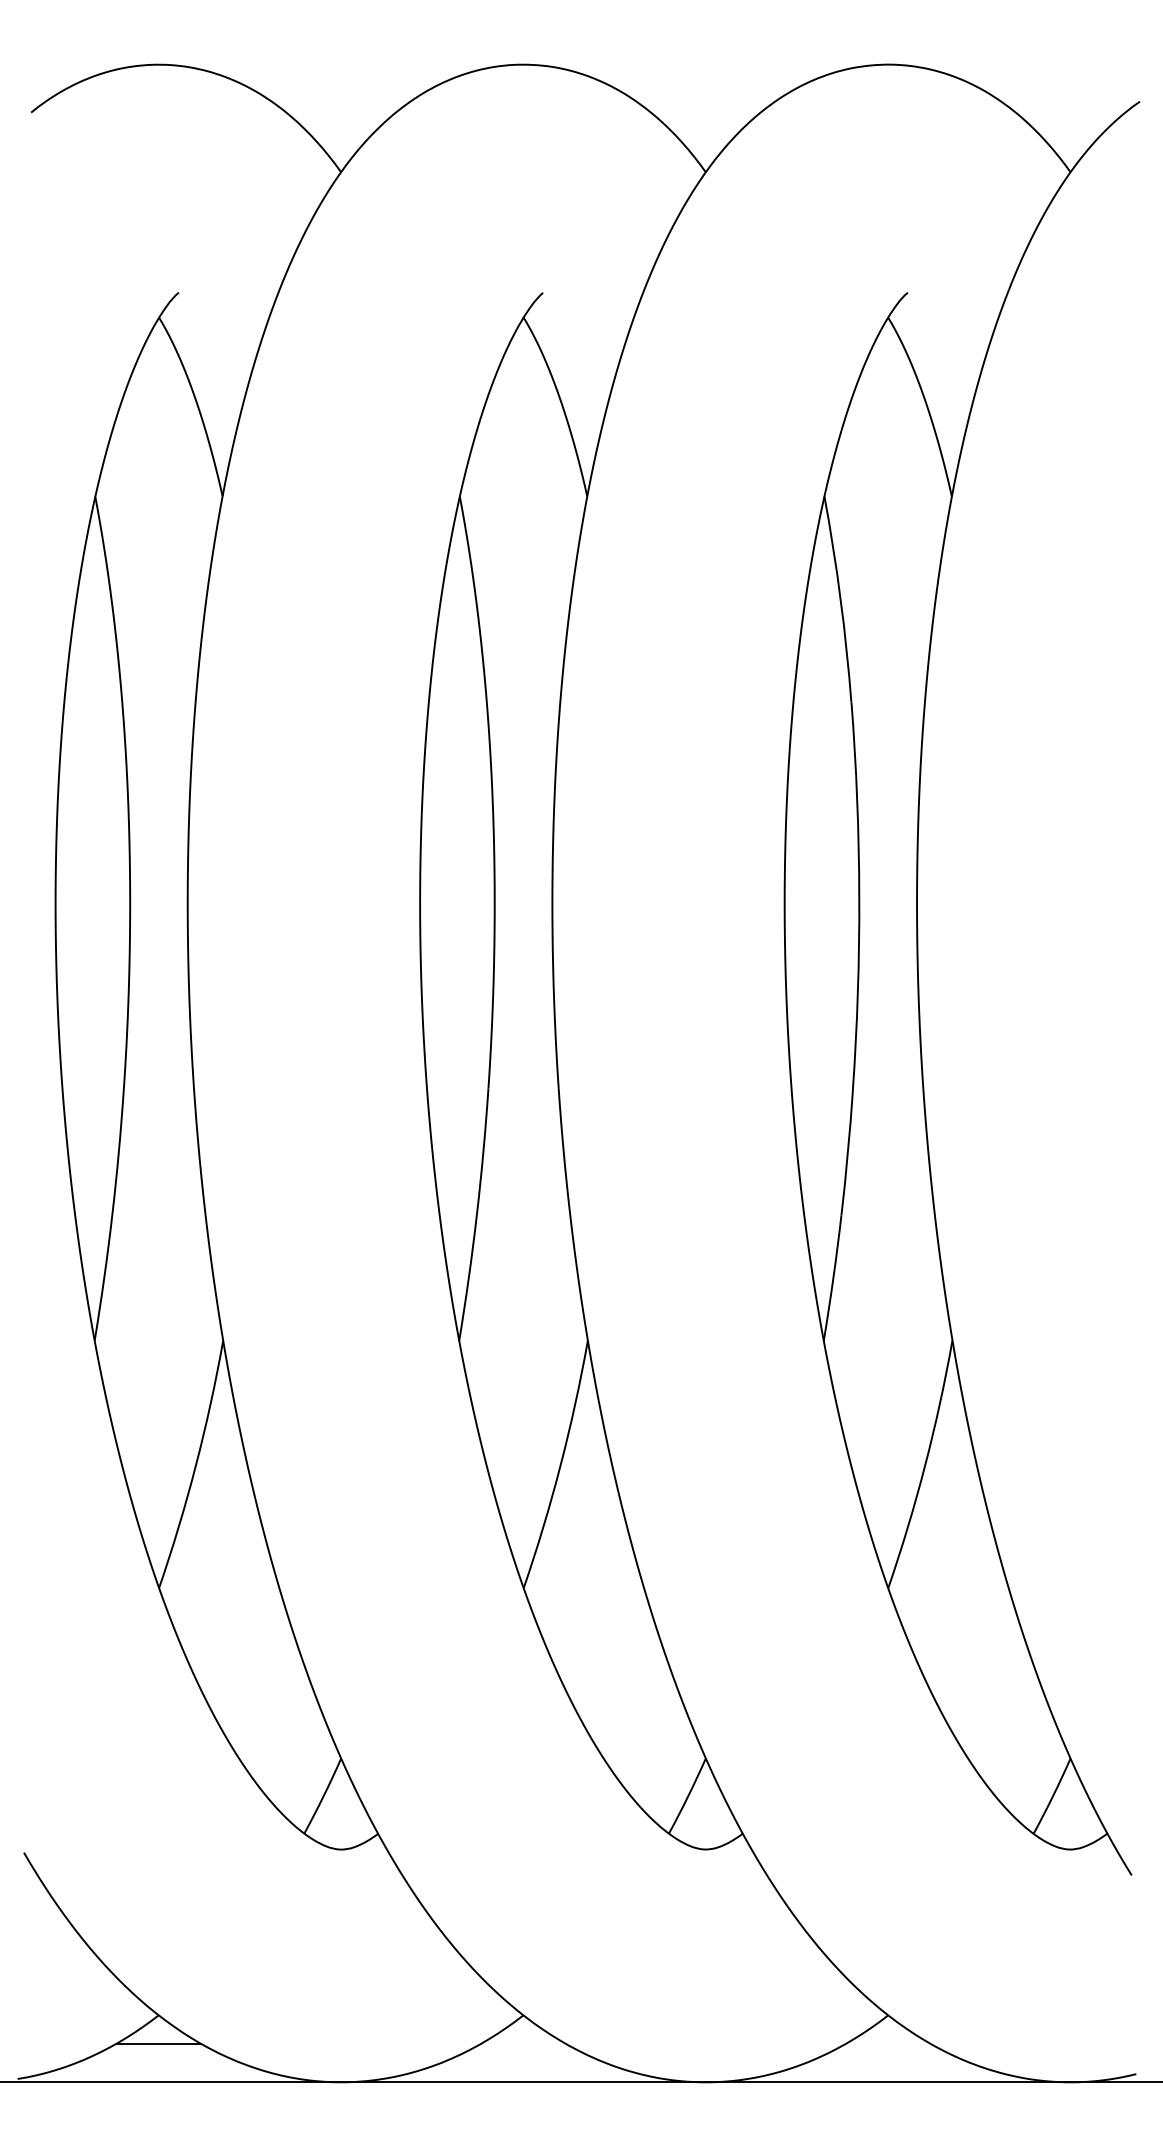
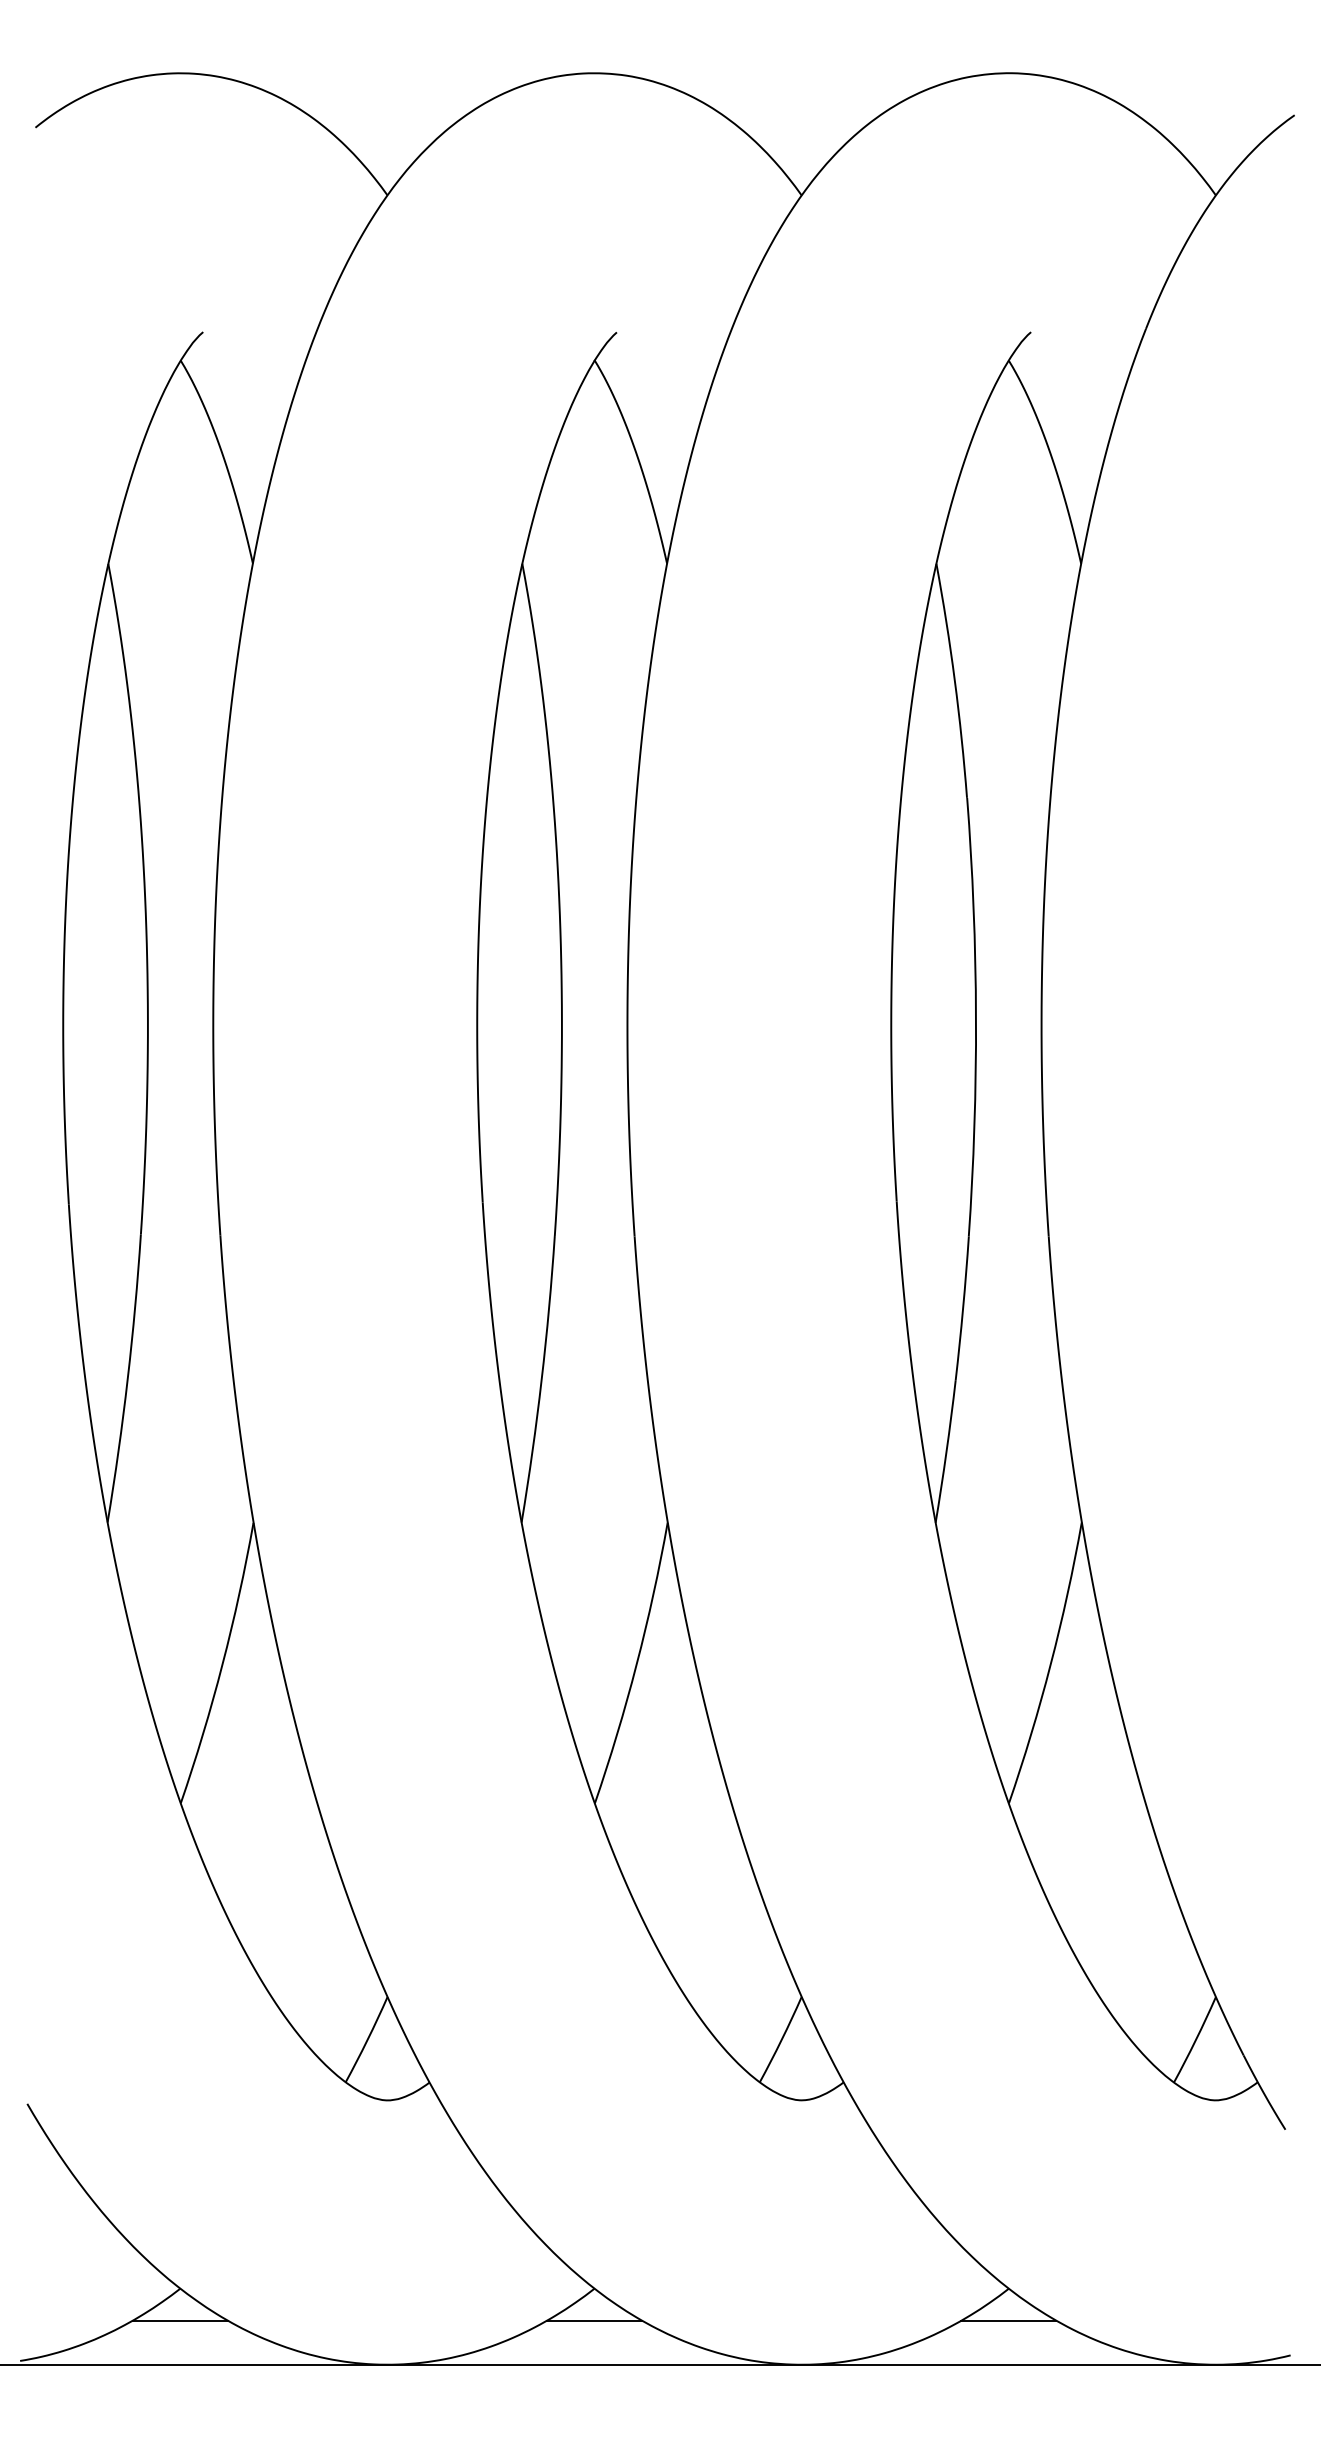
line: (523, 2043) -> (594, 2320), added
line: (887, 2043) -> (1008, 2320), added

